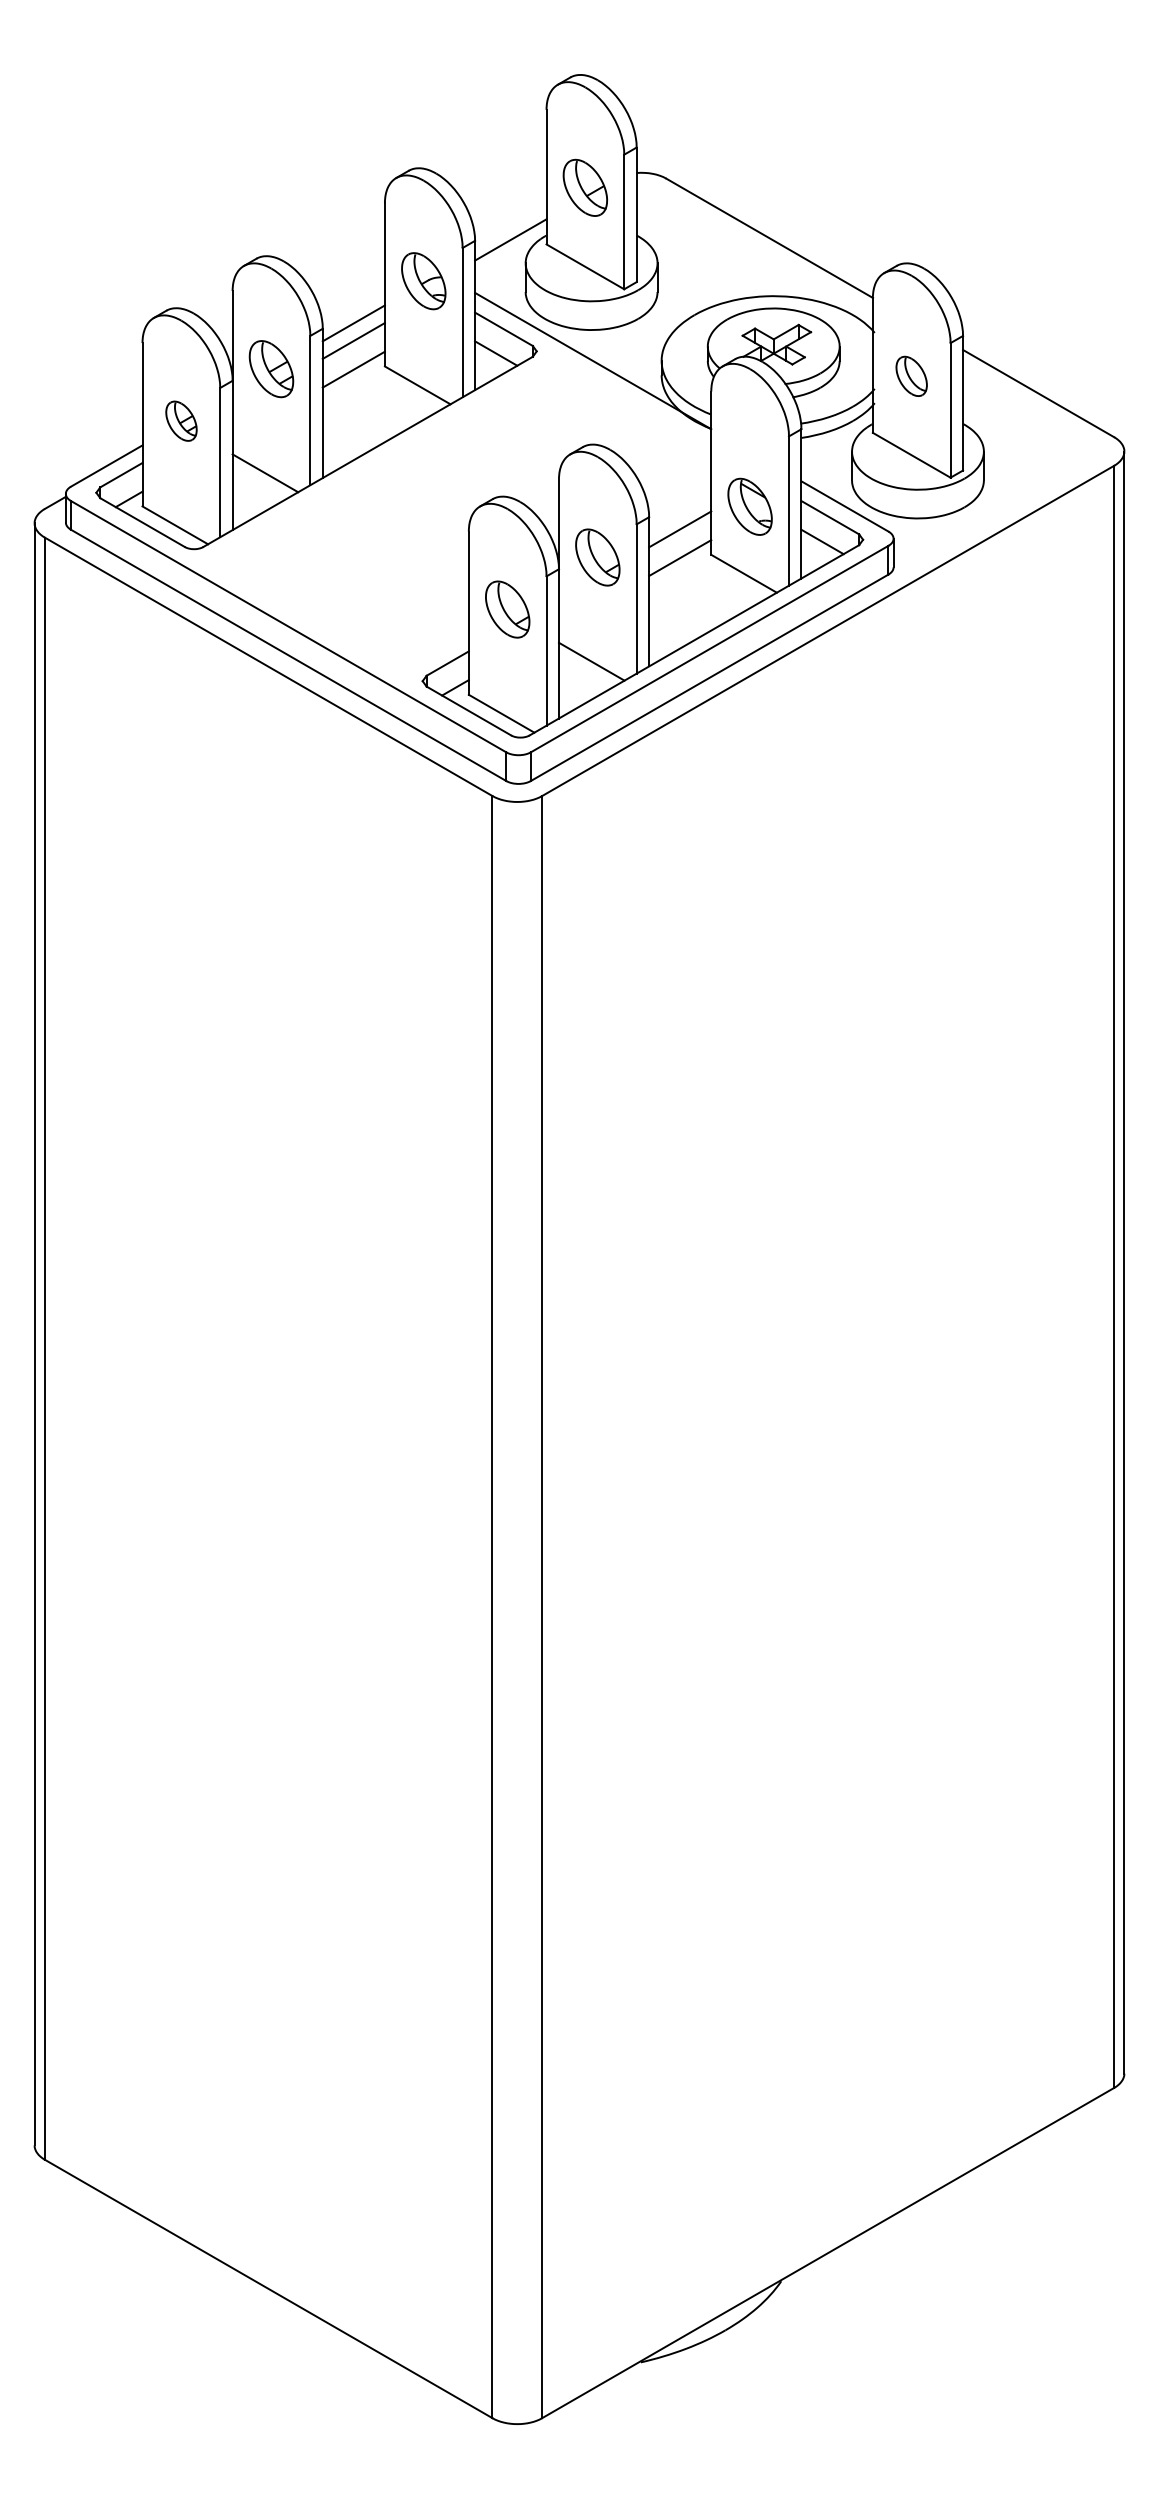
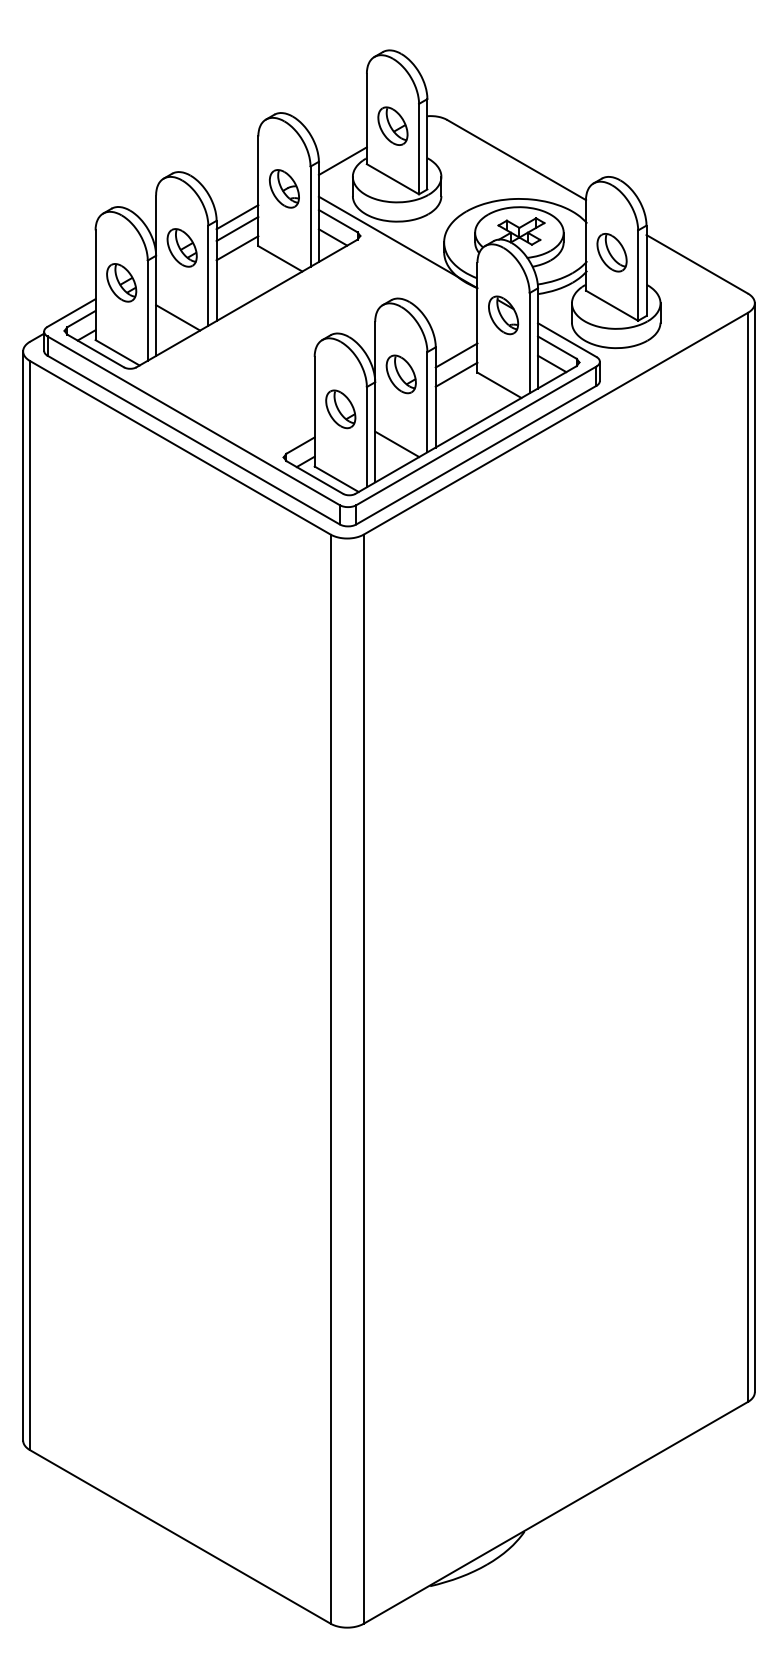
part: (910, 375) -> (611, 252), size x1.43
part: (181, 420) -> (121, 282), size x1.43
part: (750, 507) -> (503, 315), moved

